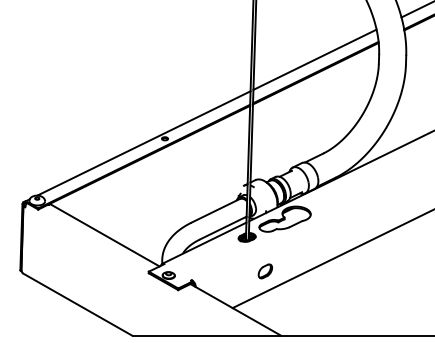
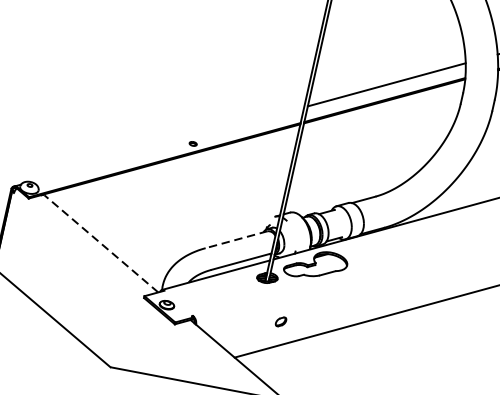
line: (143, 143) -> (166, 144), removed
line: (215, 210) -> (236, 239), solid -> dashed
line: (105, 235) -> (101, 244), solid -> dashed
part: (264, 271) -> (280, 321), size x0.6

